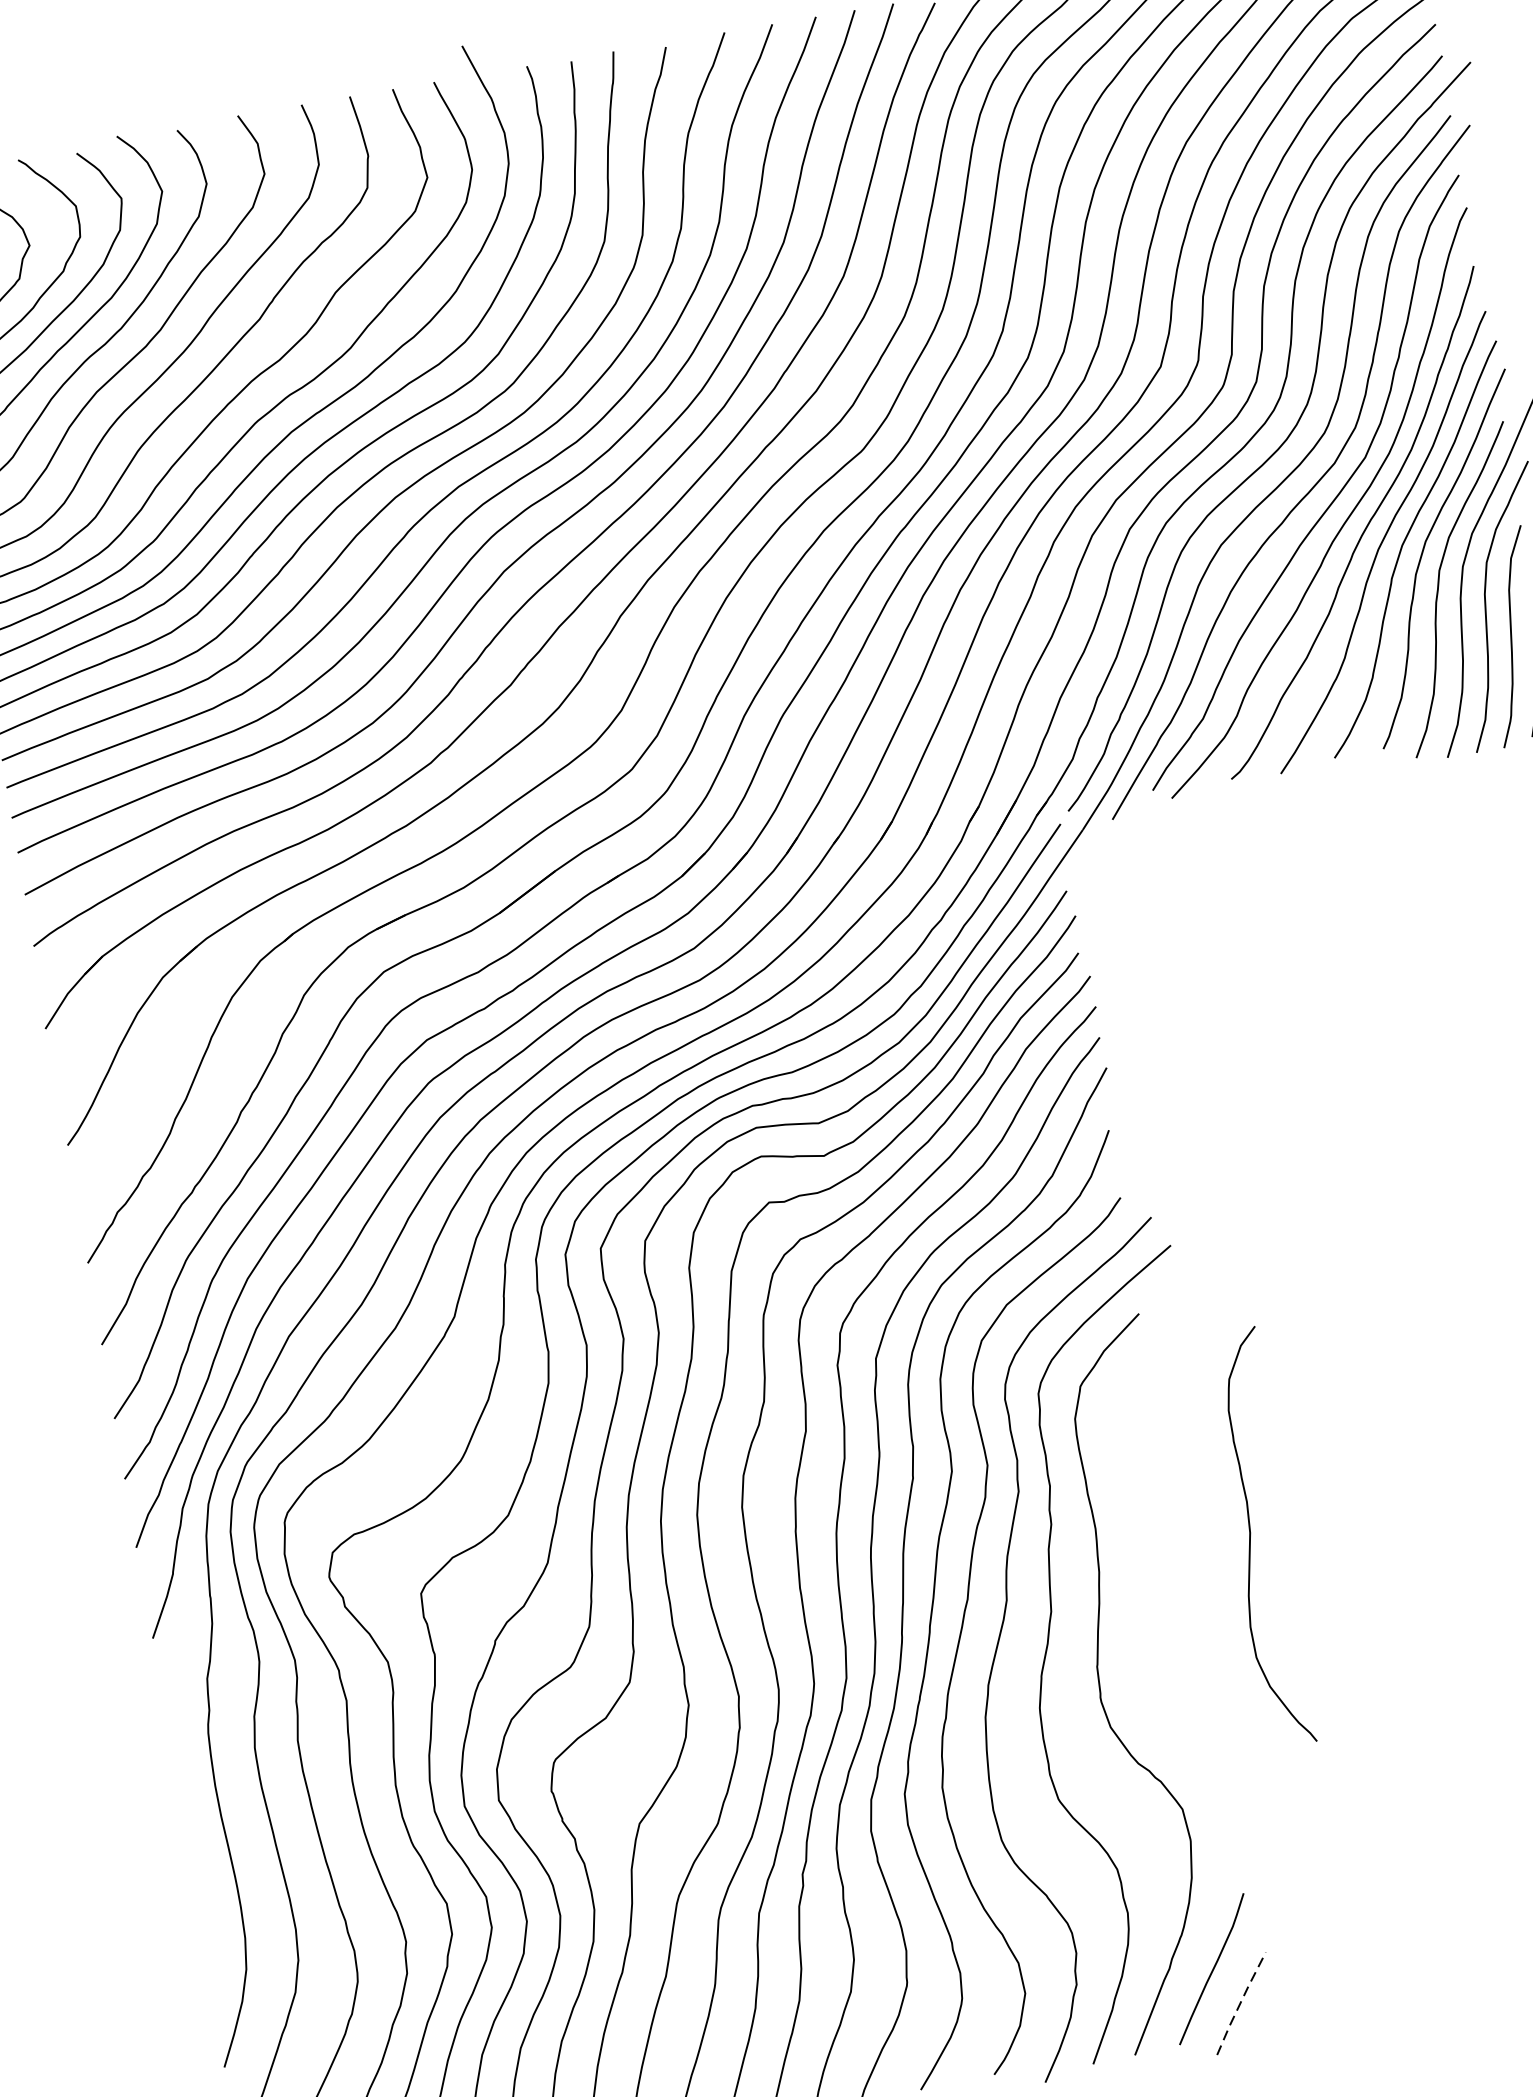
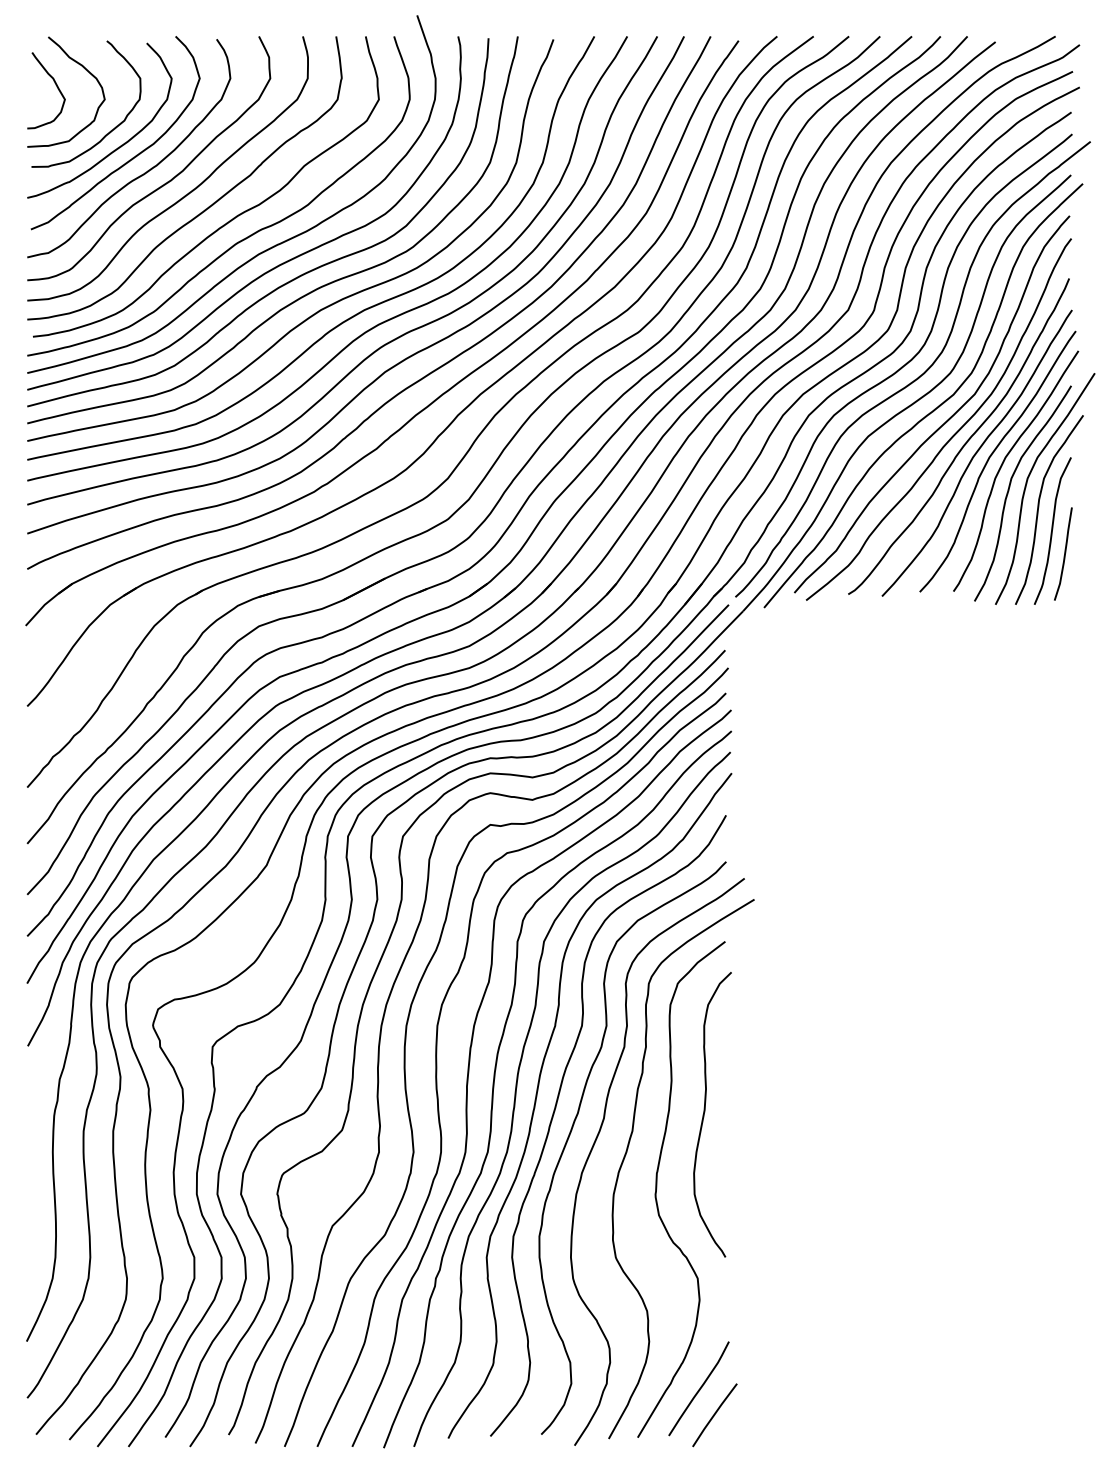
curve: (1252, 1536) -> (705, 1112), moved
line: (1240, 2002) -> (714, 1414), dashed -> solid

